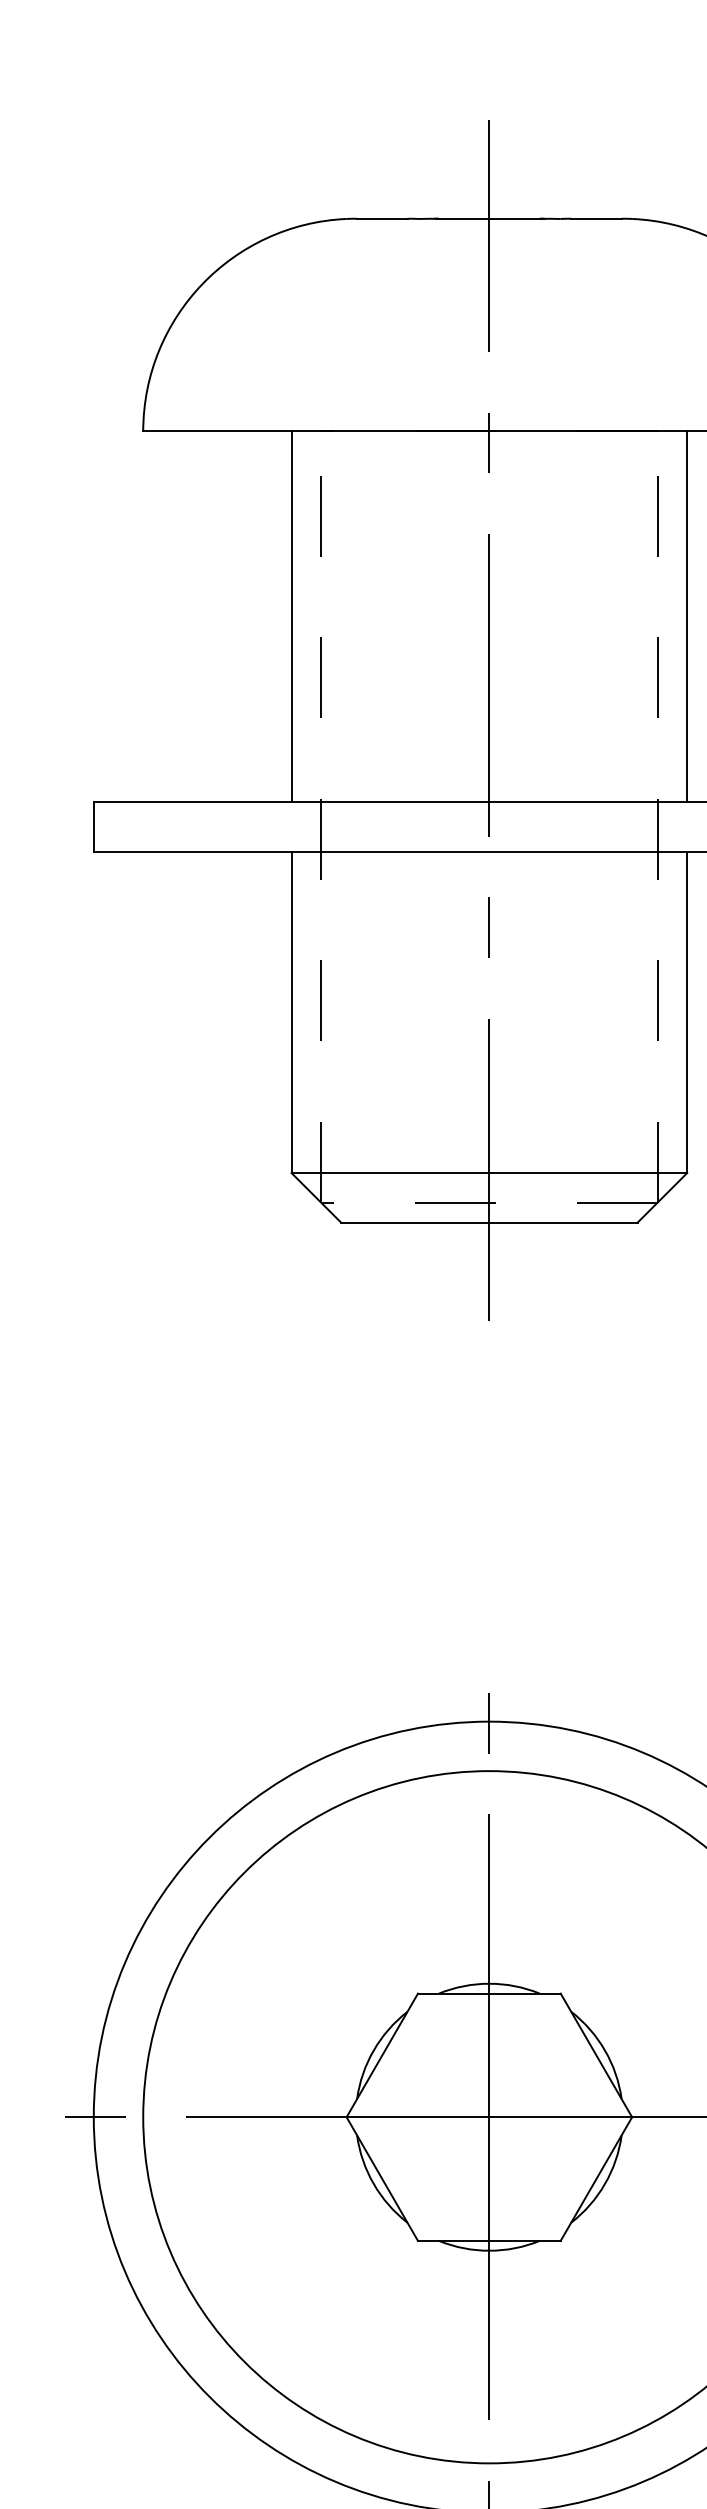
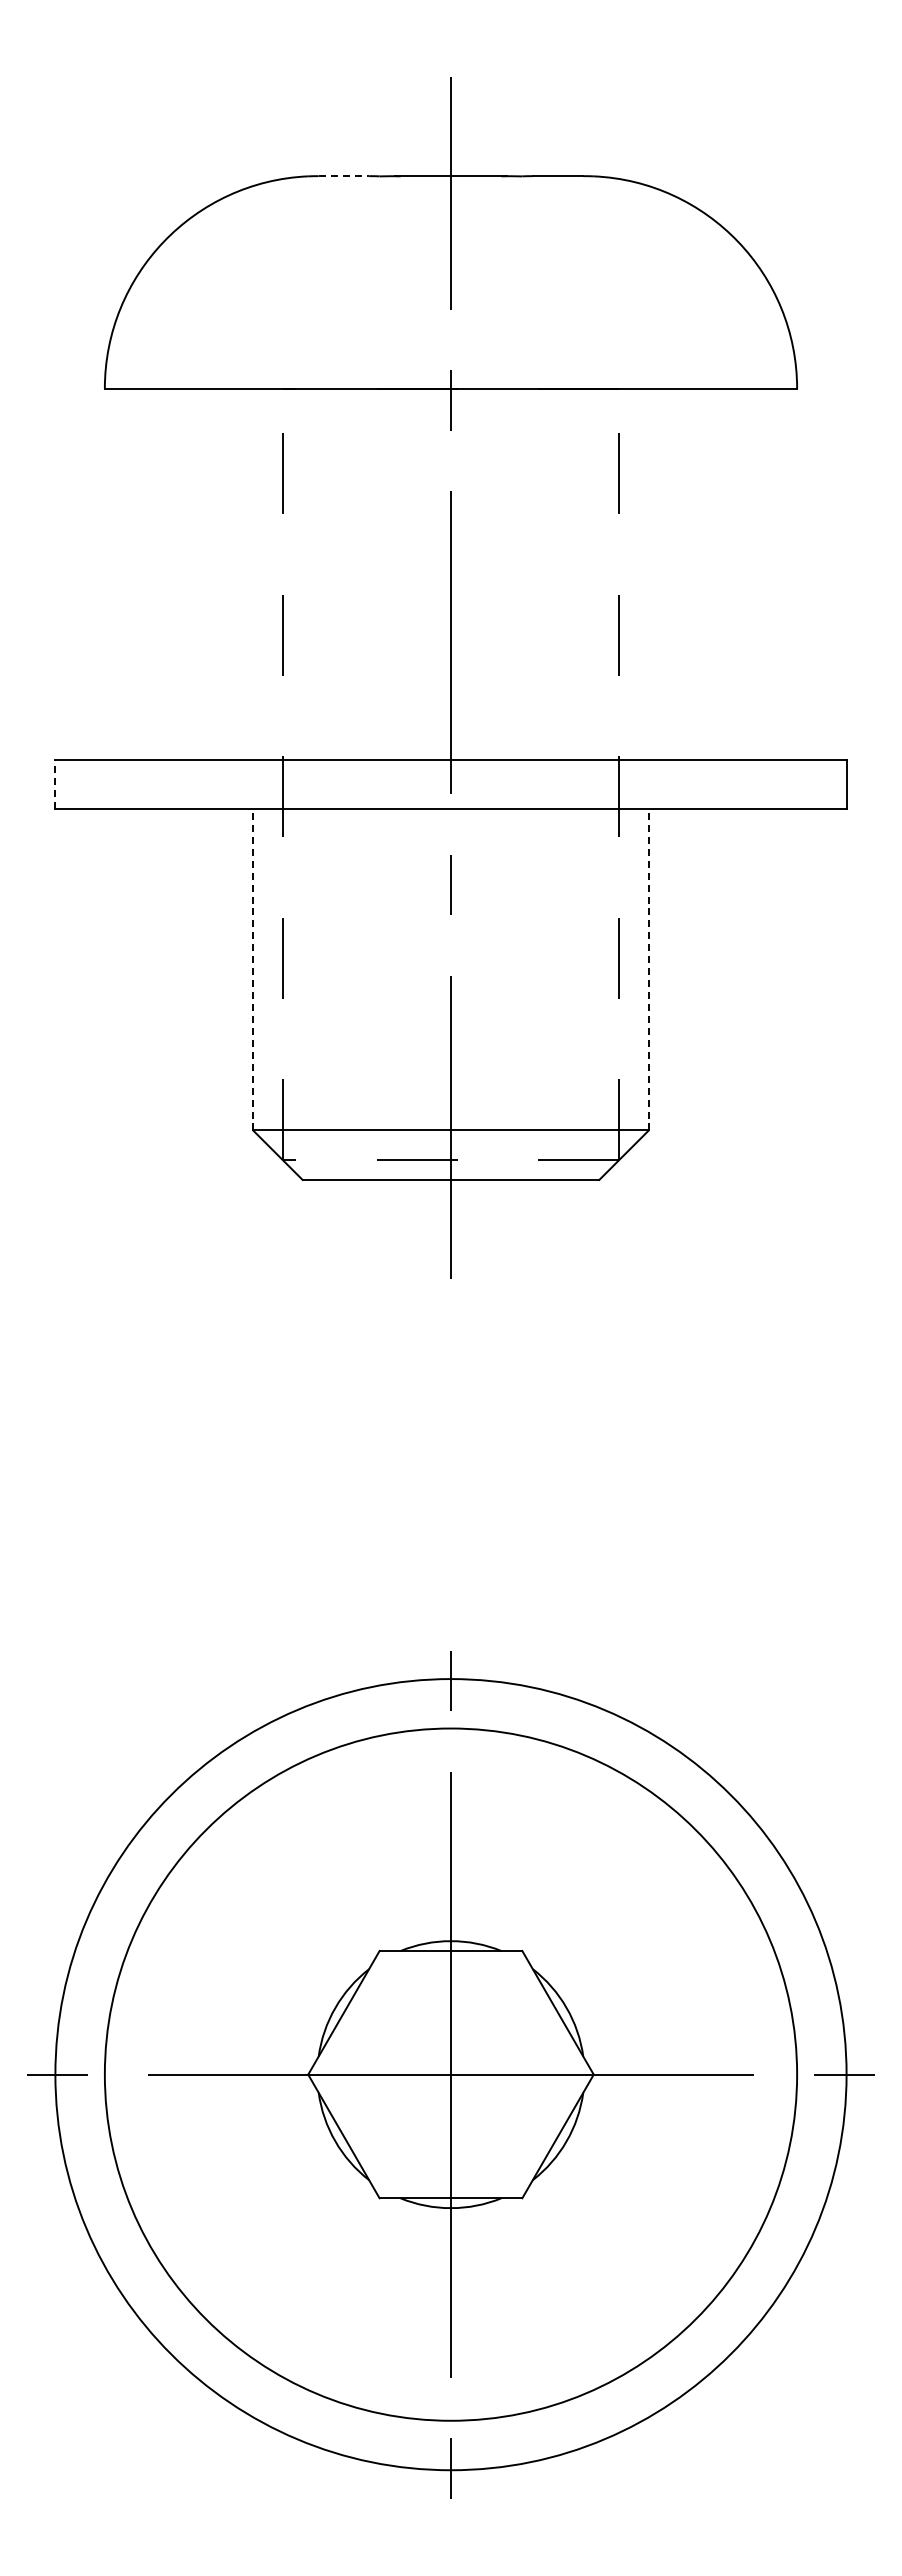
line: (382, 219) -> (344, 176), solid -> dashed
line: (291, 616) -> (253, 573), removed
line: (686, 616) -> (648, 573), removed
line: (93, 827) -> (55, 784), solid -> dashed
line: (291, 1012) -> (253, 969), solid -> dashed
line: (686, 1012) -> (648, 969), solid -> dashed

